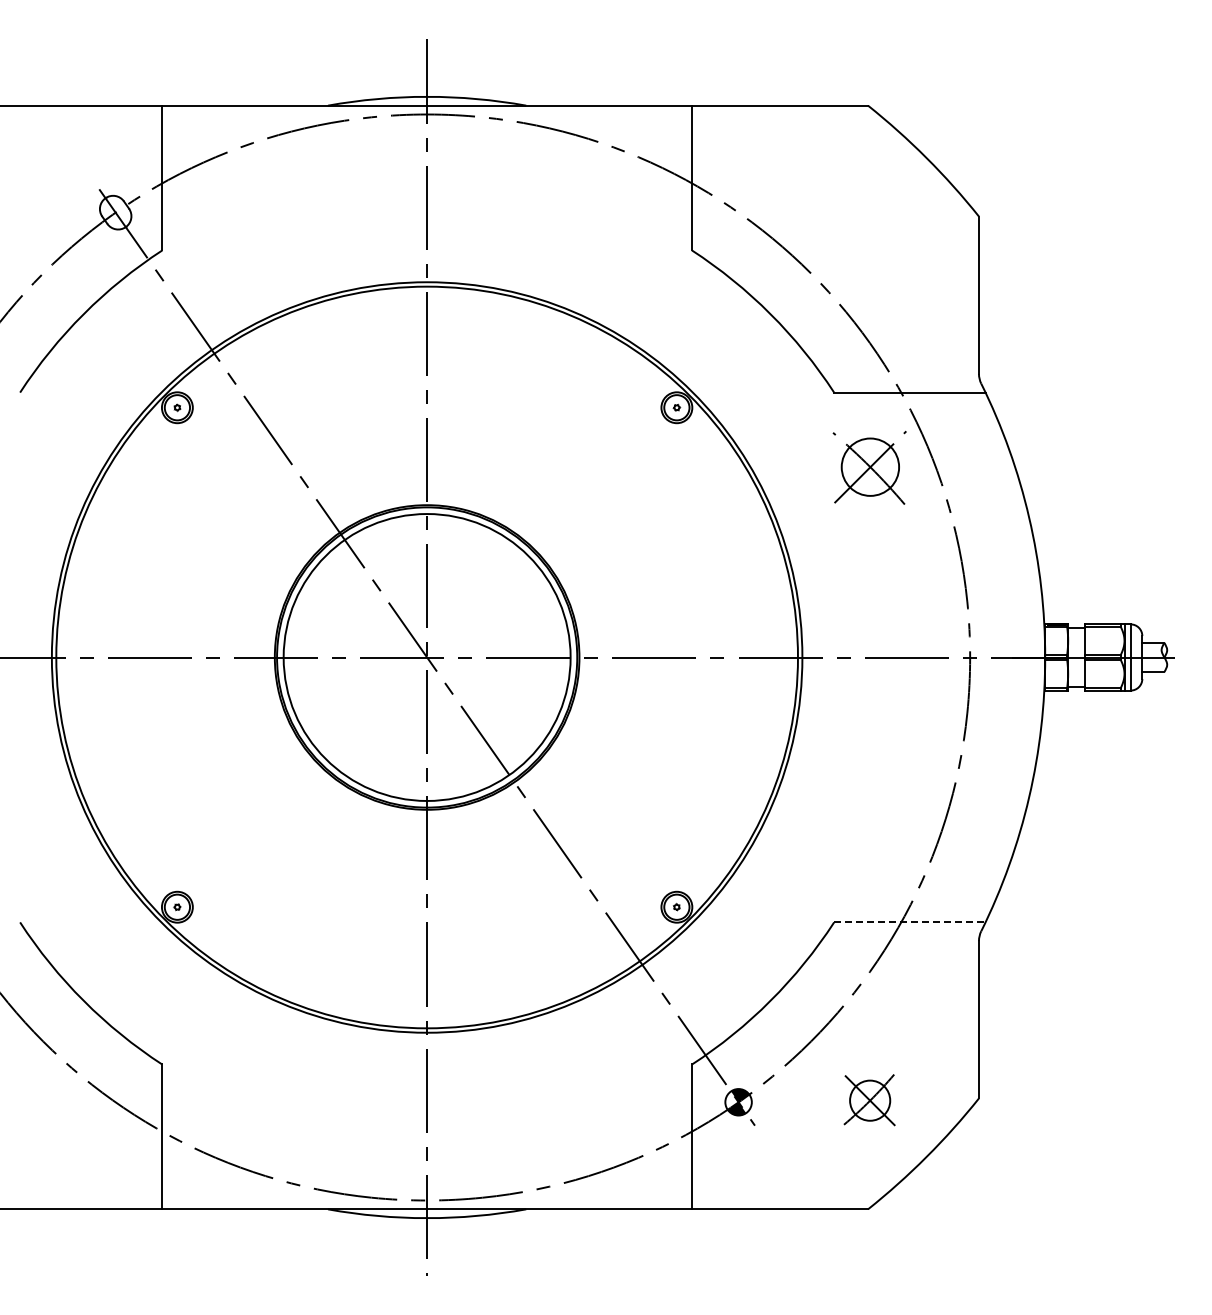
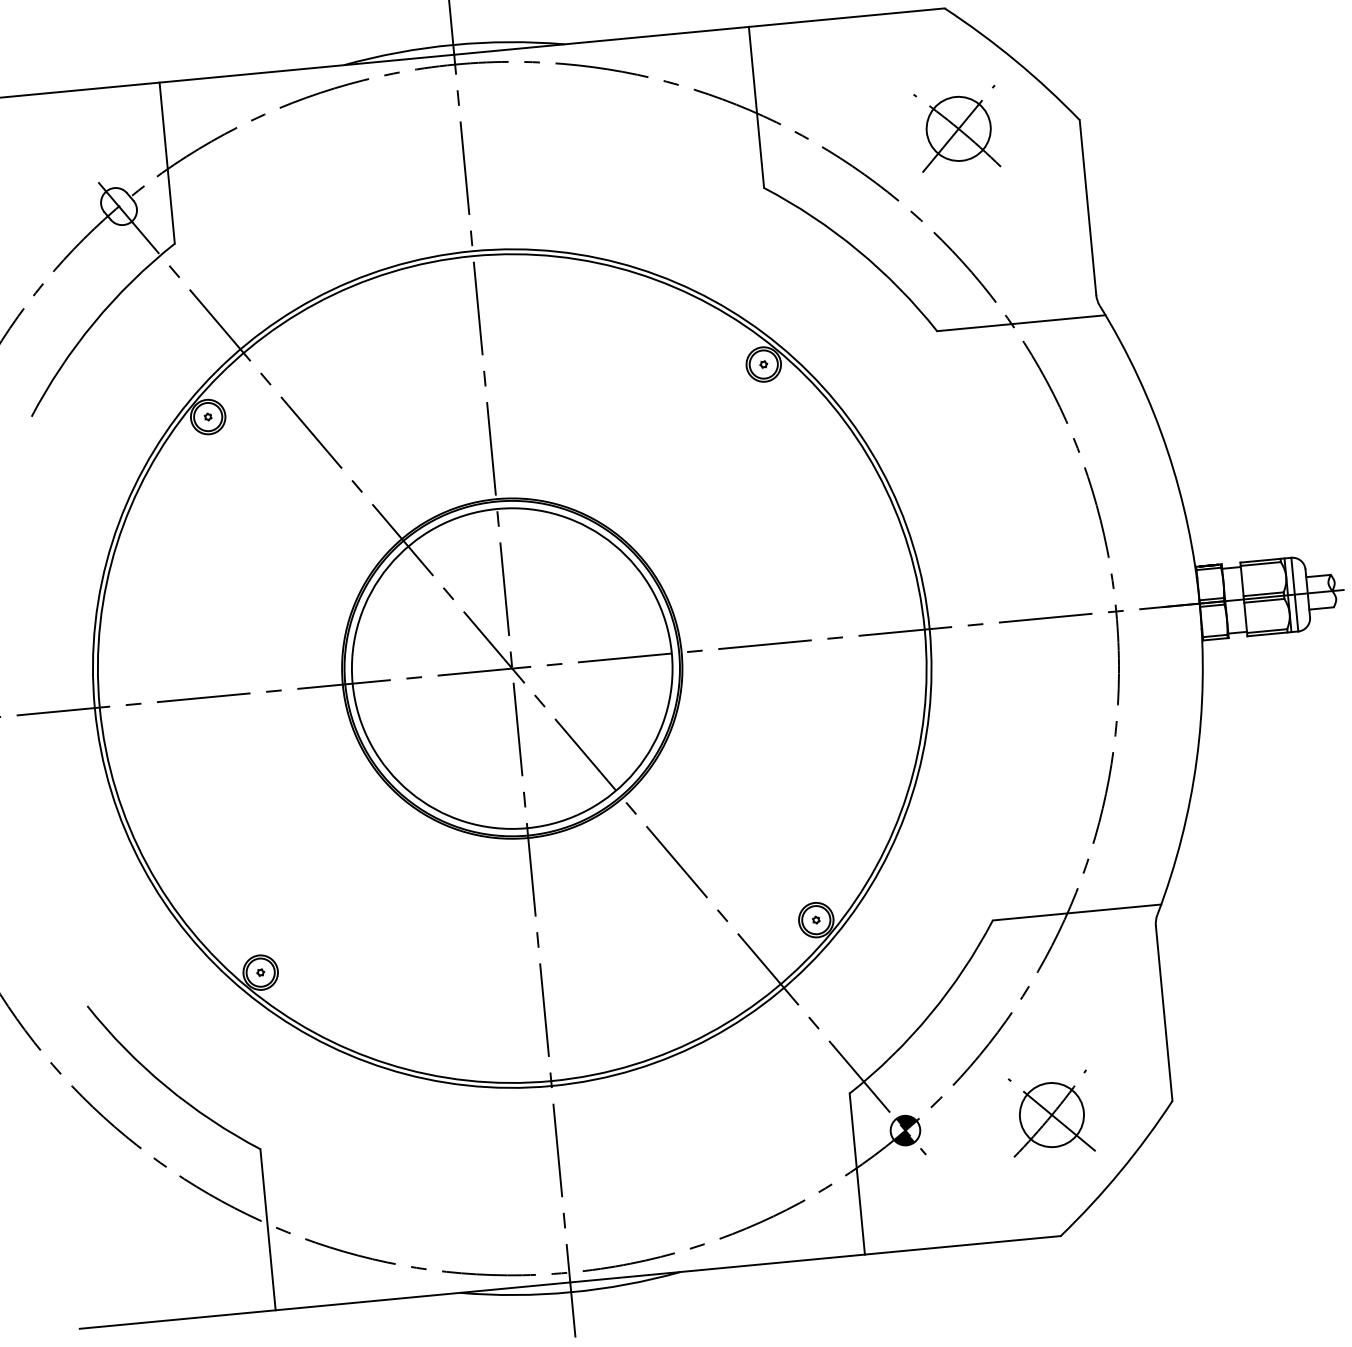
part: (869, 467) -> (957, 129), moved
line: (909, 922) -> (1076, 912), dashed -> solid
part: (869, 1100) -> (1050, 1114), size x1.43

